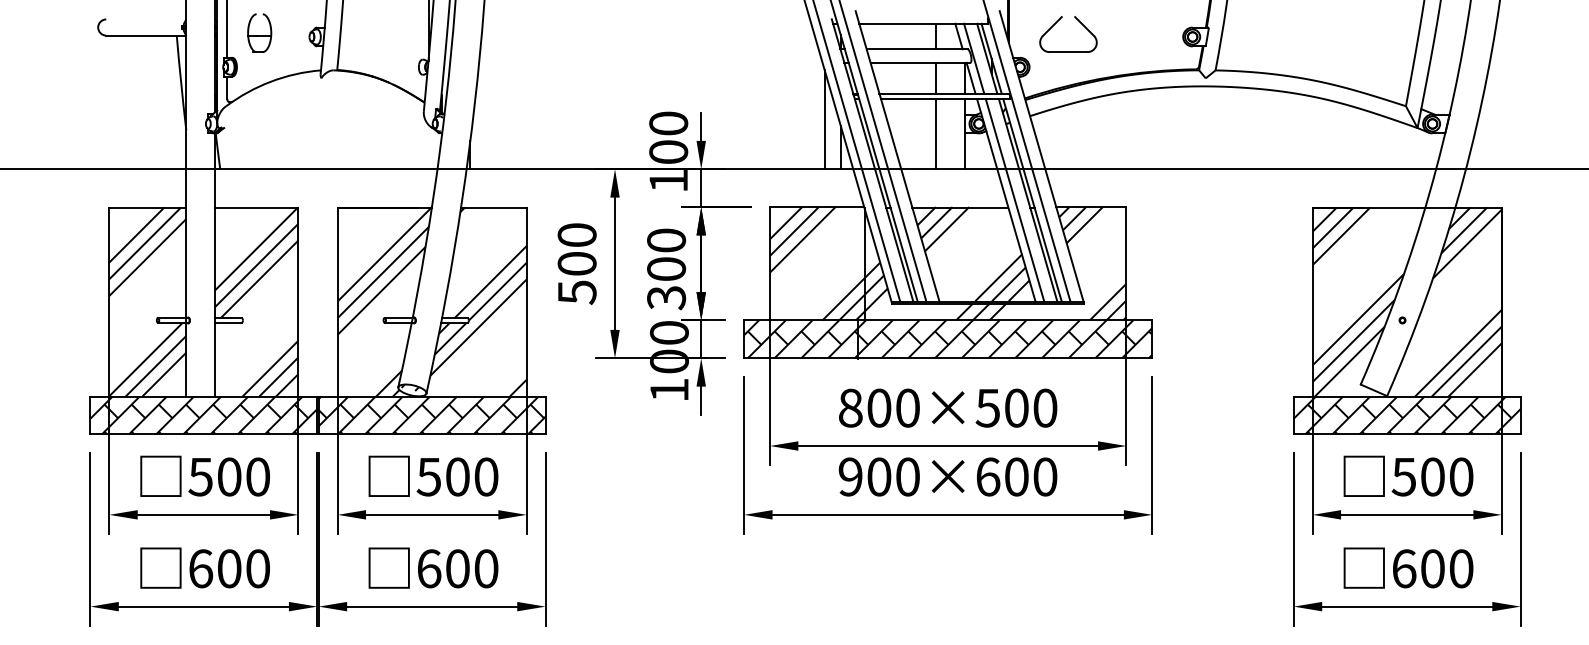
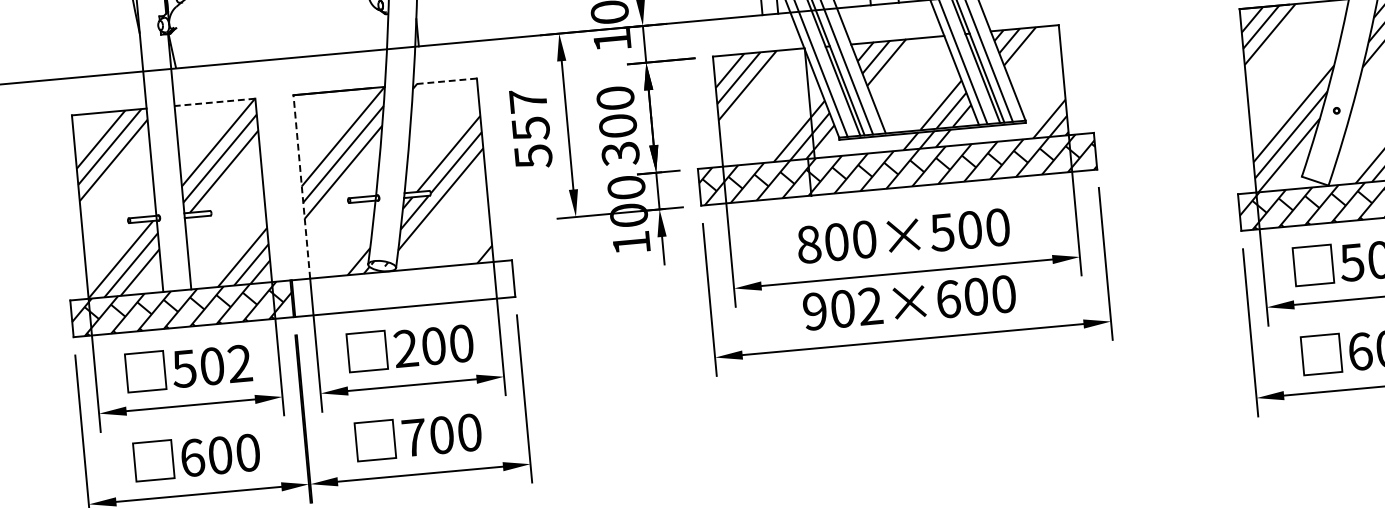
line: (256, 207) -> (214, 102), solid -> dashed
line: (493, 207) -> (444, 81), solid -> dashed
text: (576, 249) -> (528, 114), 500 -> 557
line: (337, 302) -> (301, 187), solid -> dashed
hatch: (431, 415) -> (402, 288), removed
text: (257, 476) -> (239, 363), 500 -> 502
text: (428, 476) -> (405, 348), 500 -> 200
text: (907, 476) -> (870, 305), 900×600 -> 902×600
text: (429, 568) -> (414, 437), 600 -> 700

